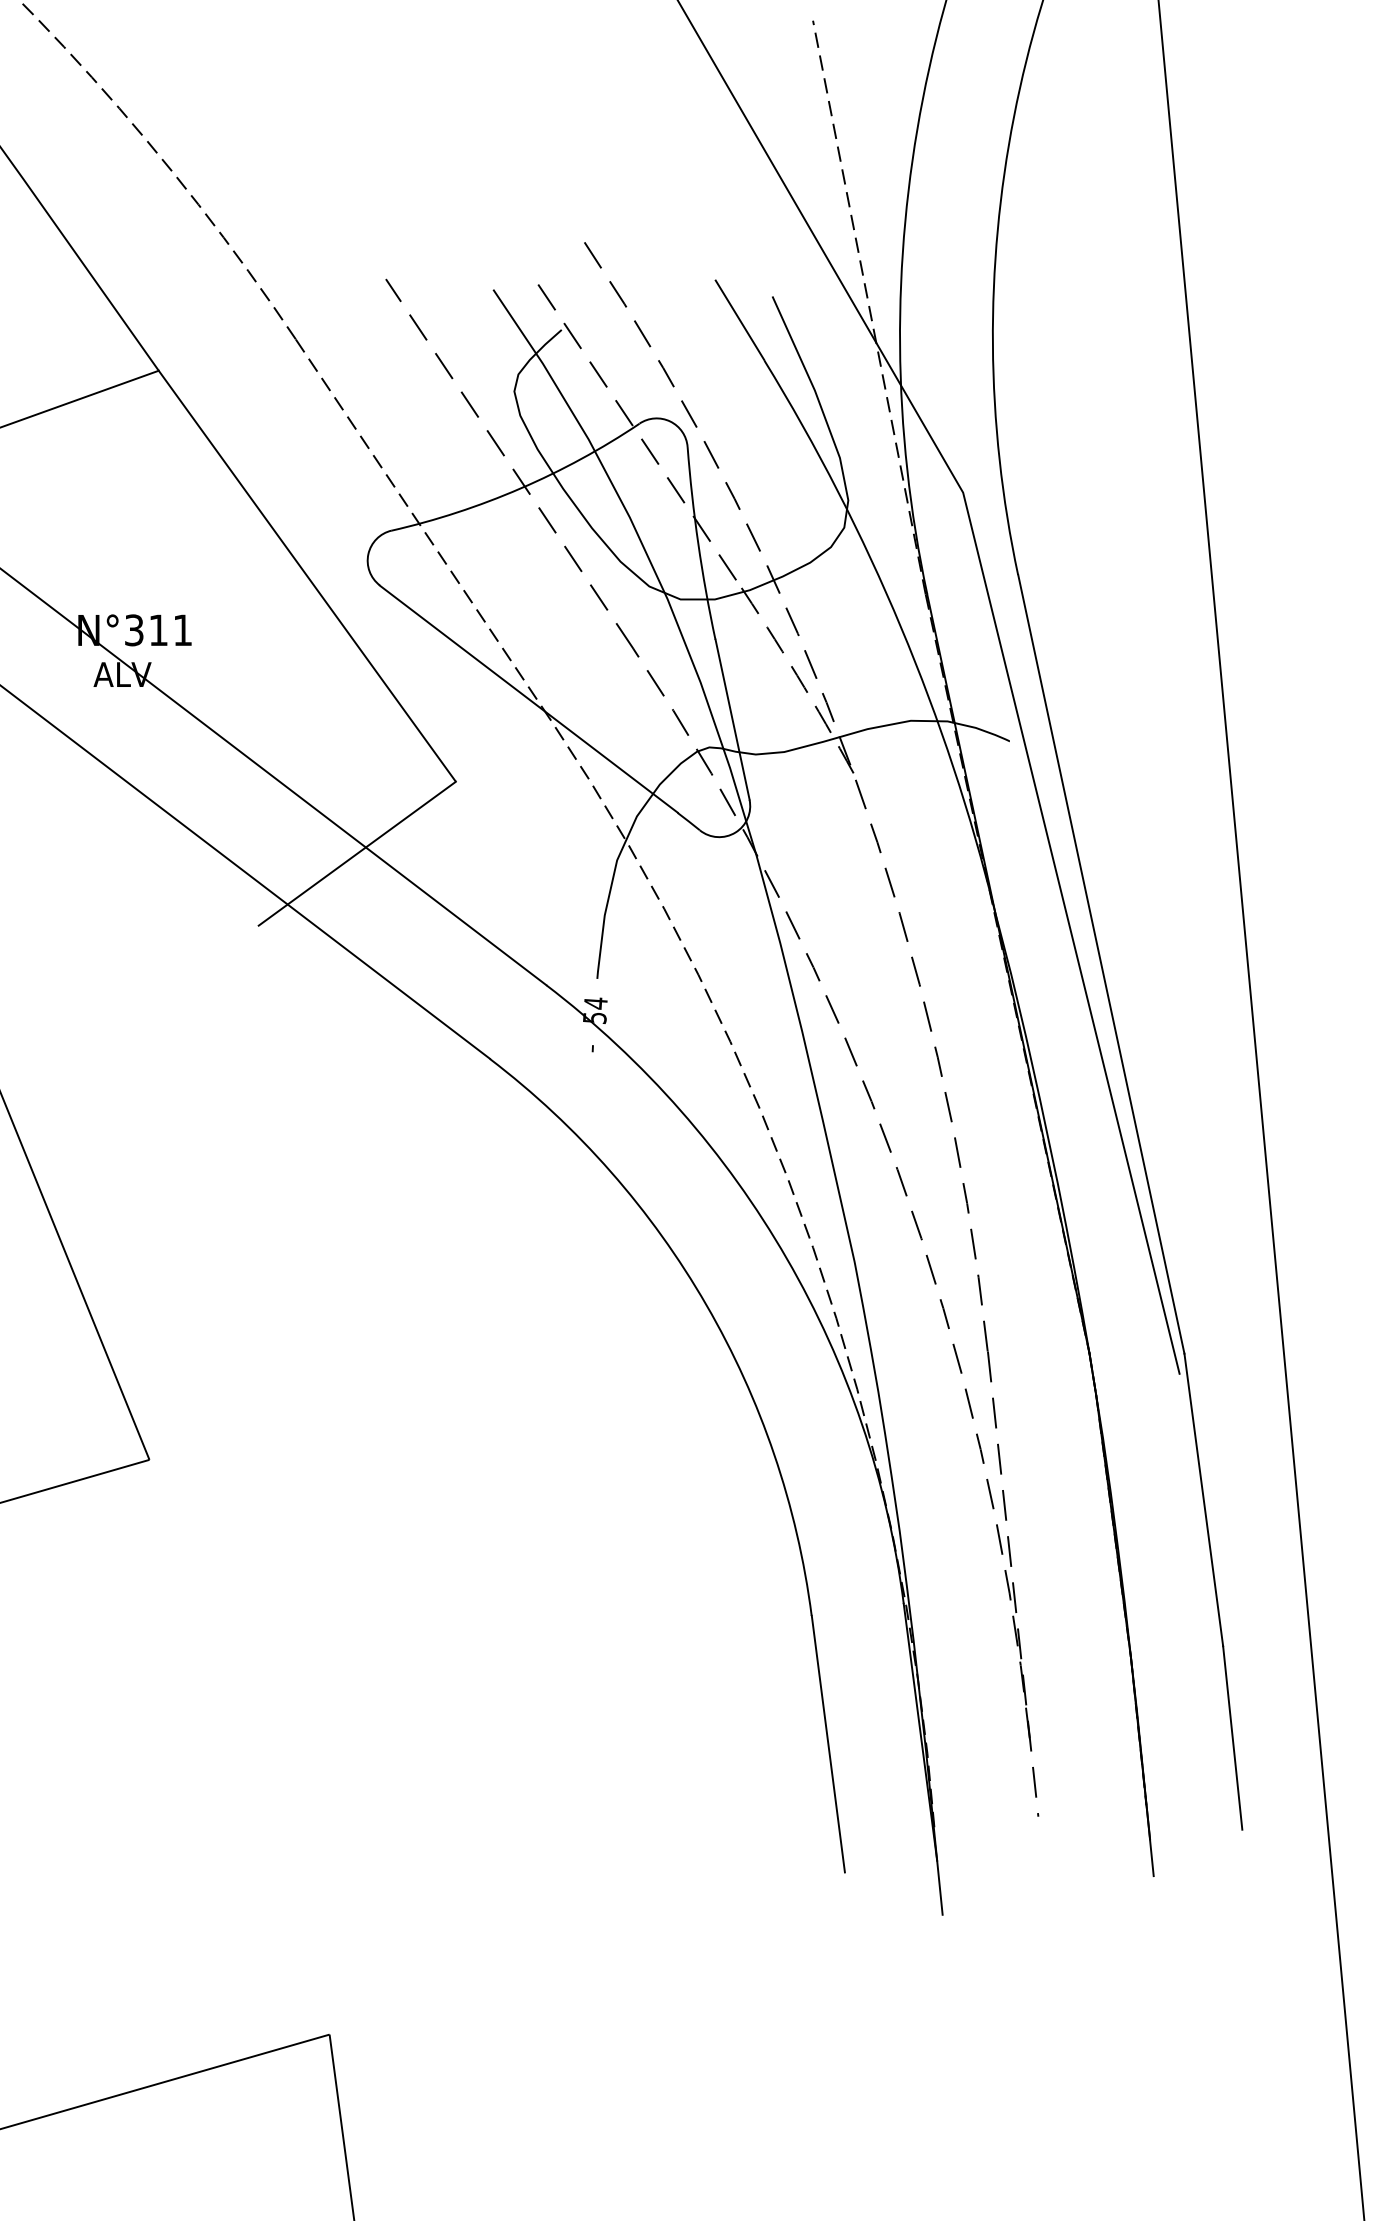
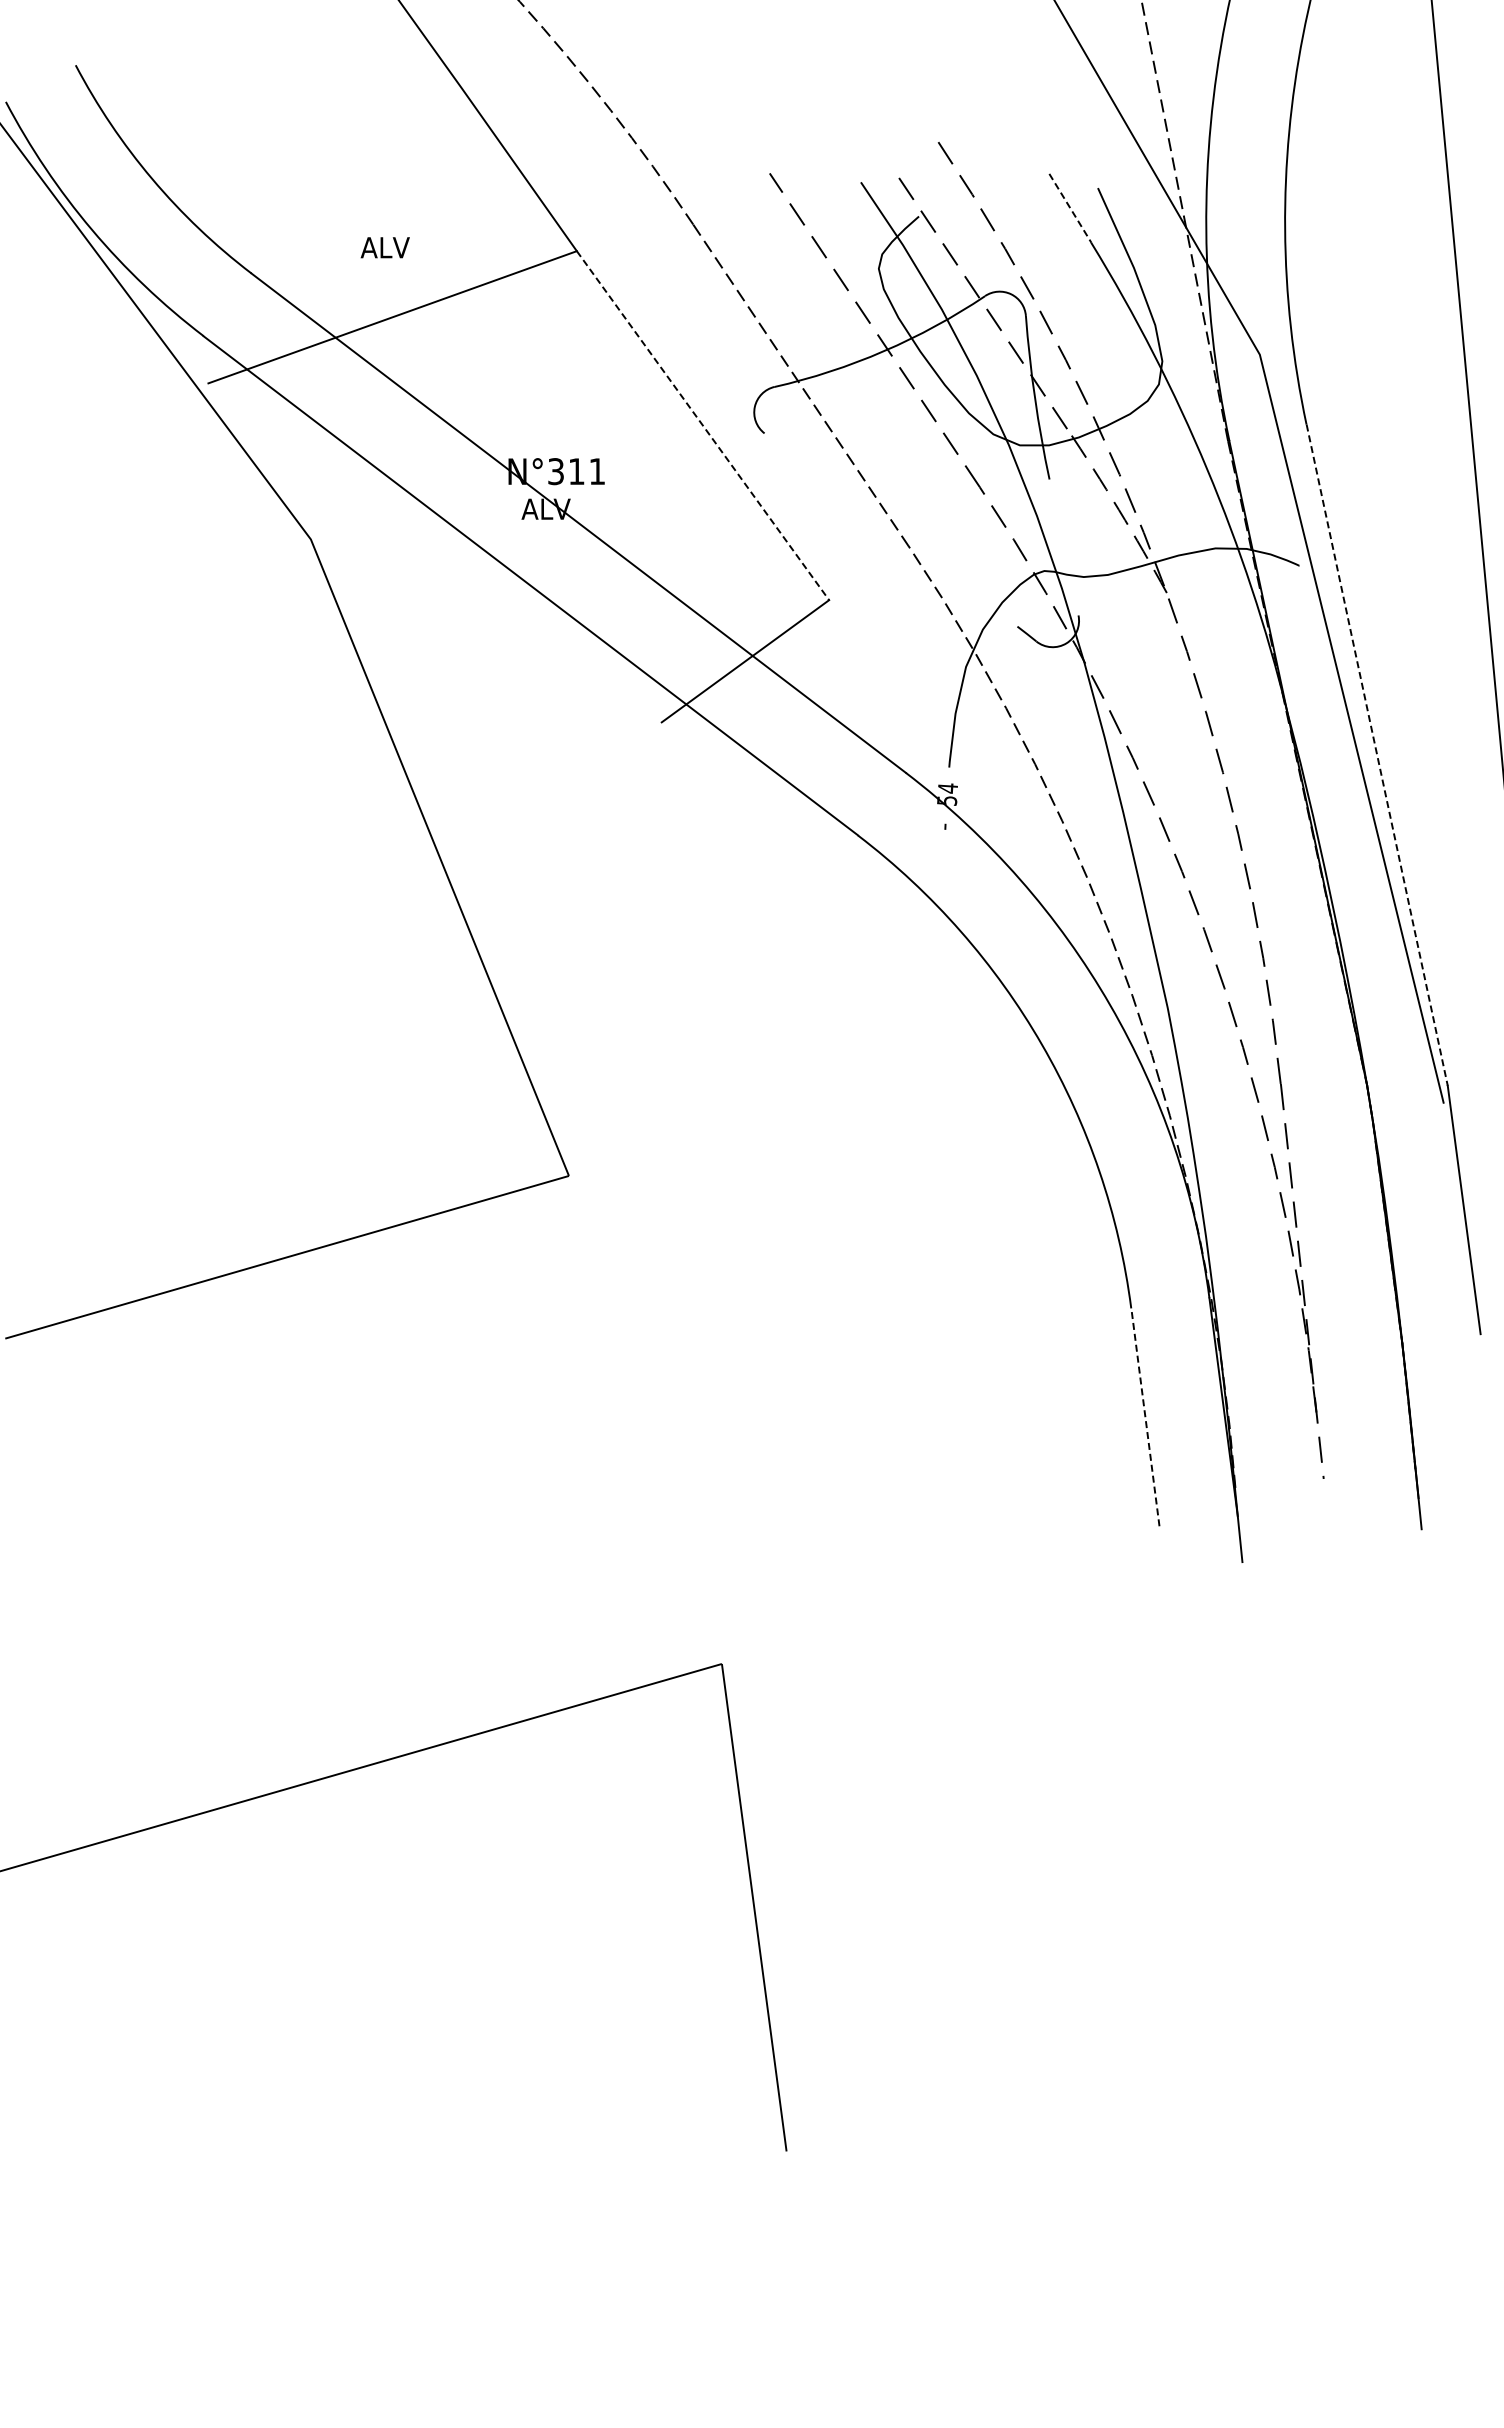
line: (740, 320) -> (1070, 208), solid -> dashed
line: (307, 577) -> (703, 426), solid -> dashed
line: (528, 698) -> (890, 529), removed
line: (731, 719) -> (1063, 547), removed
line: (1101, 964) -> (1377, 755), solid -> dashed
line: (1232, 1738) -> (1488, 1412), removed
line: (828, 1744) -> (1145, 1417), solid -> dashed

